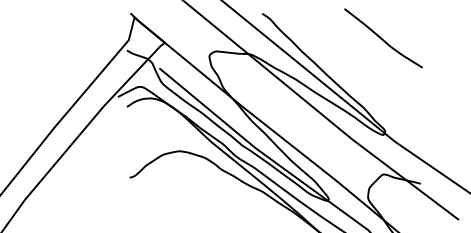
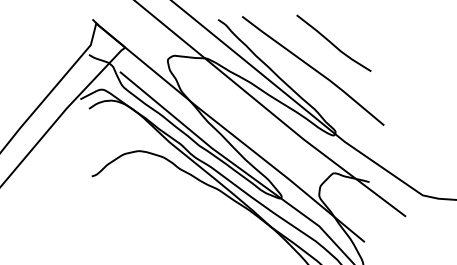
line: (361, 65) -> (312, 69), added

